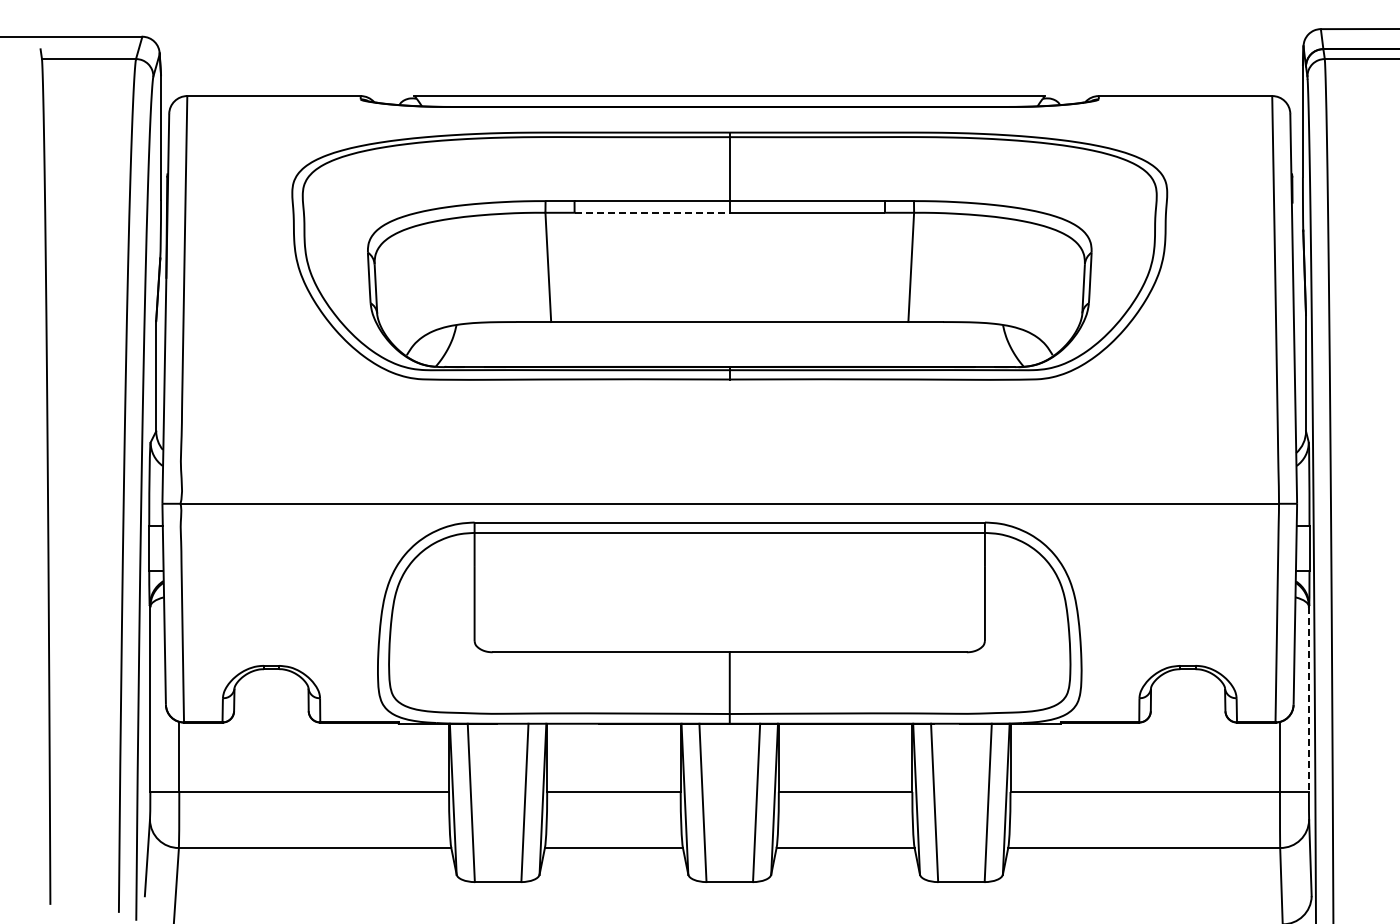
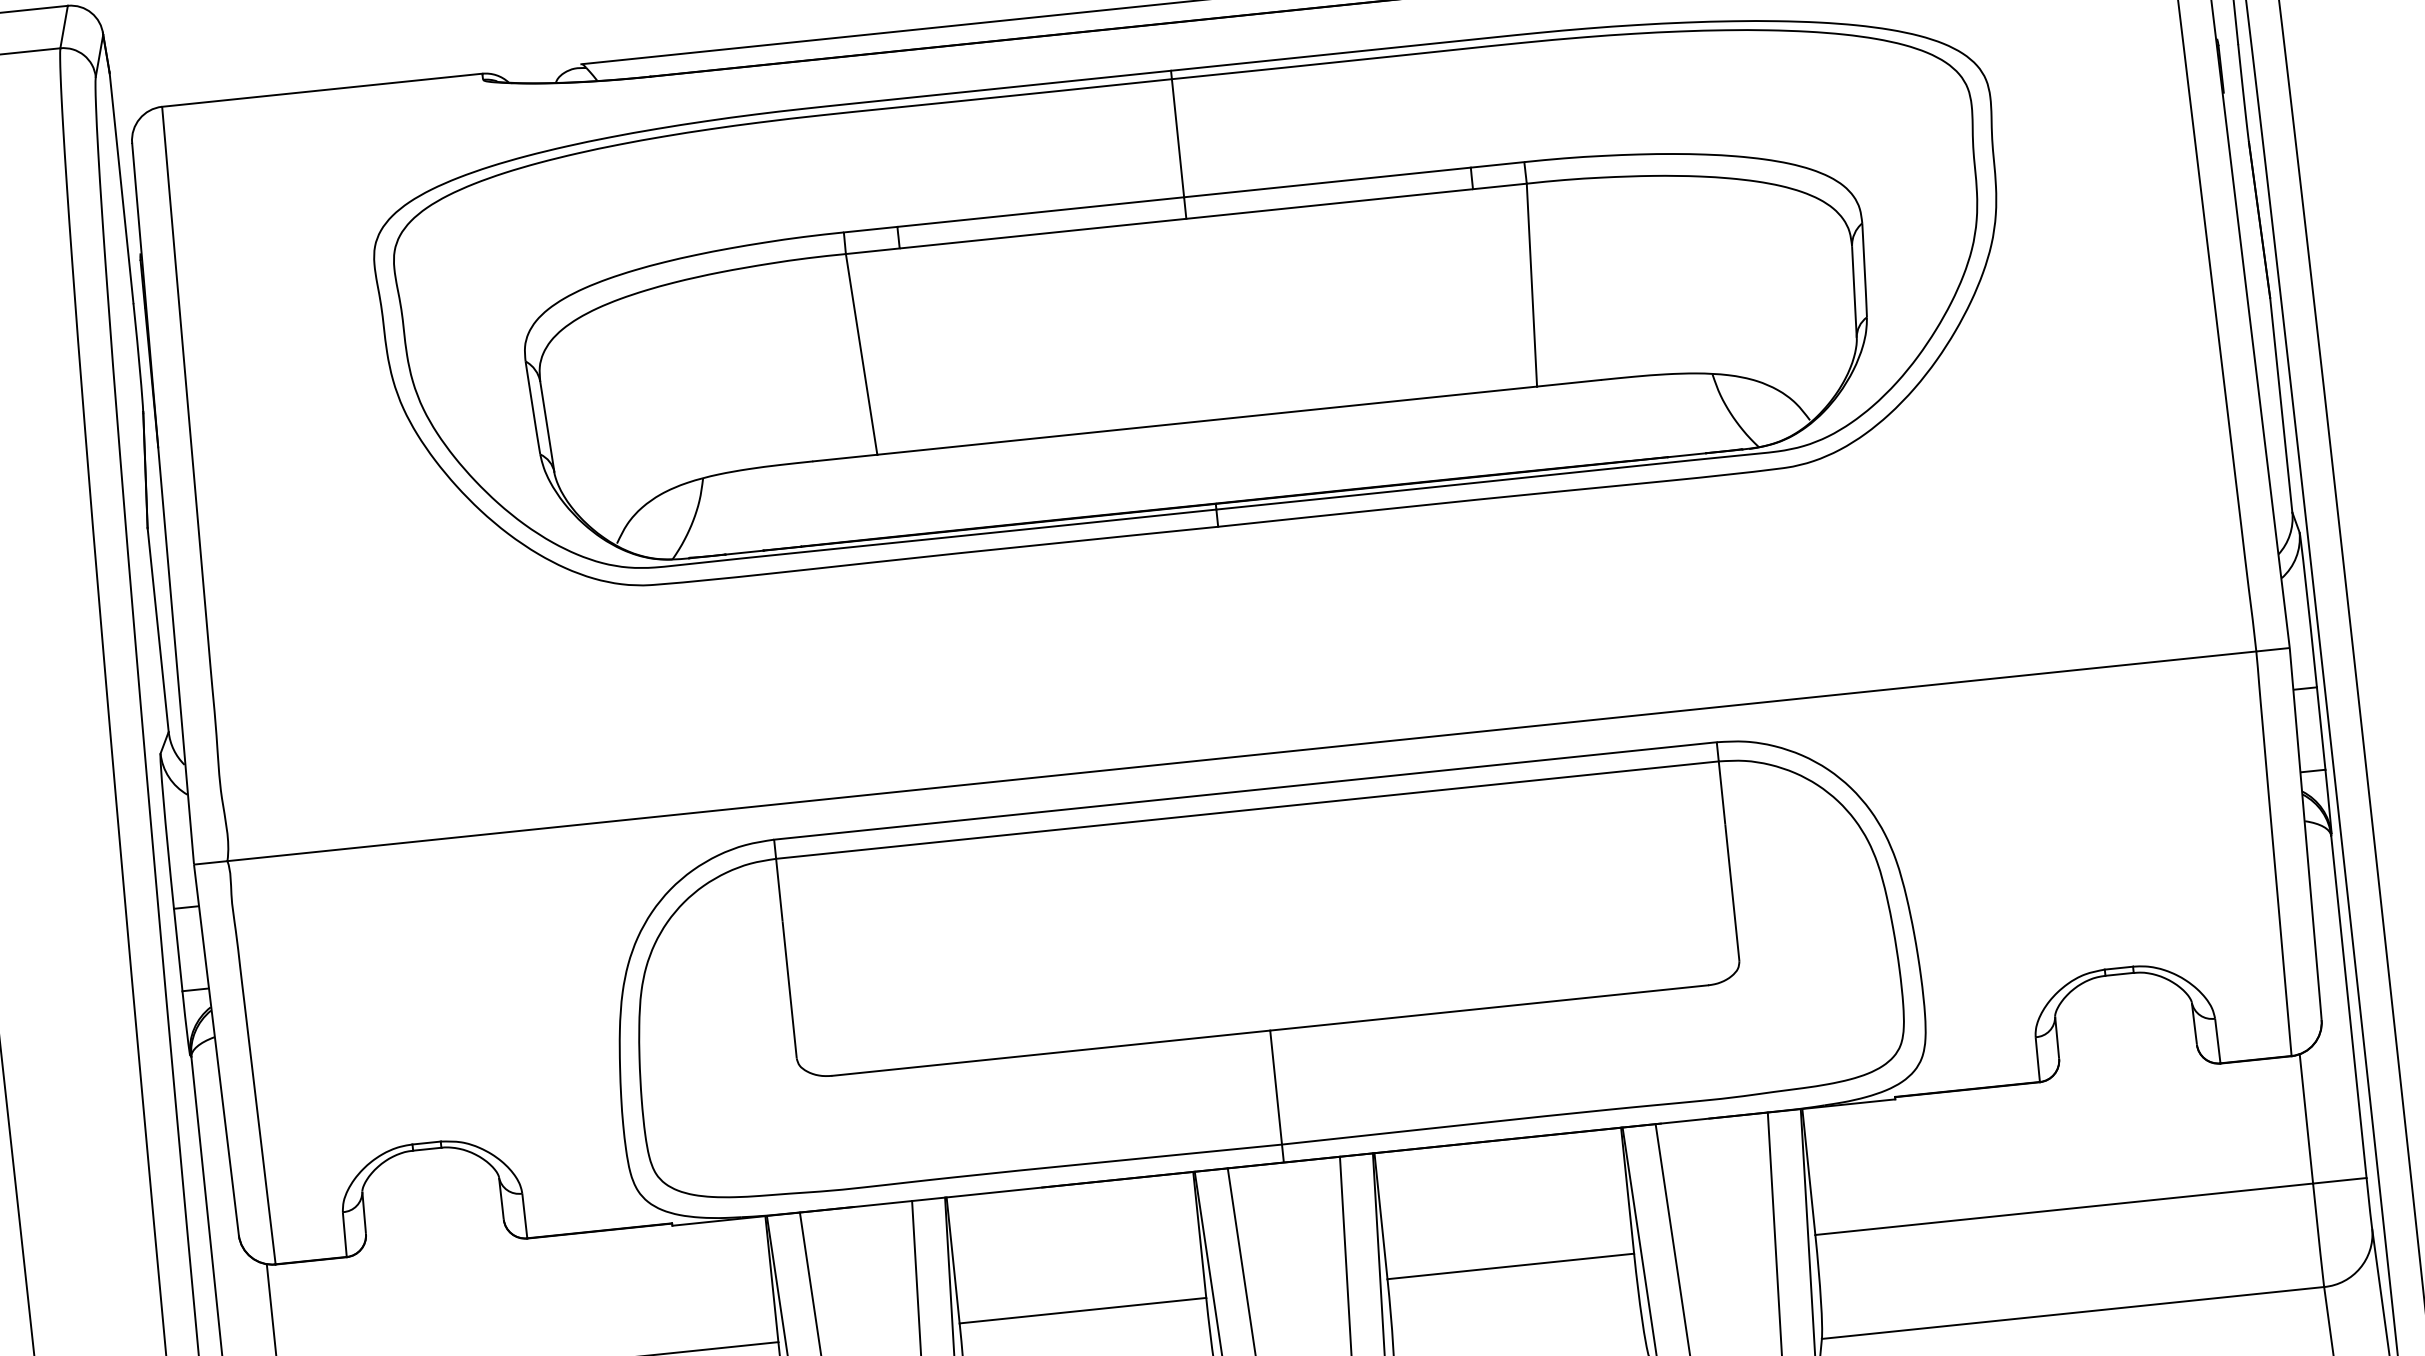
line: (652, 212) -> (1043, 233), dashed -> solid
line: (1308, 699) -> (2348, 1007), dashed -> solid

